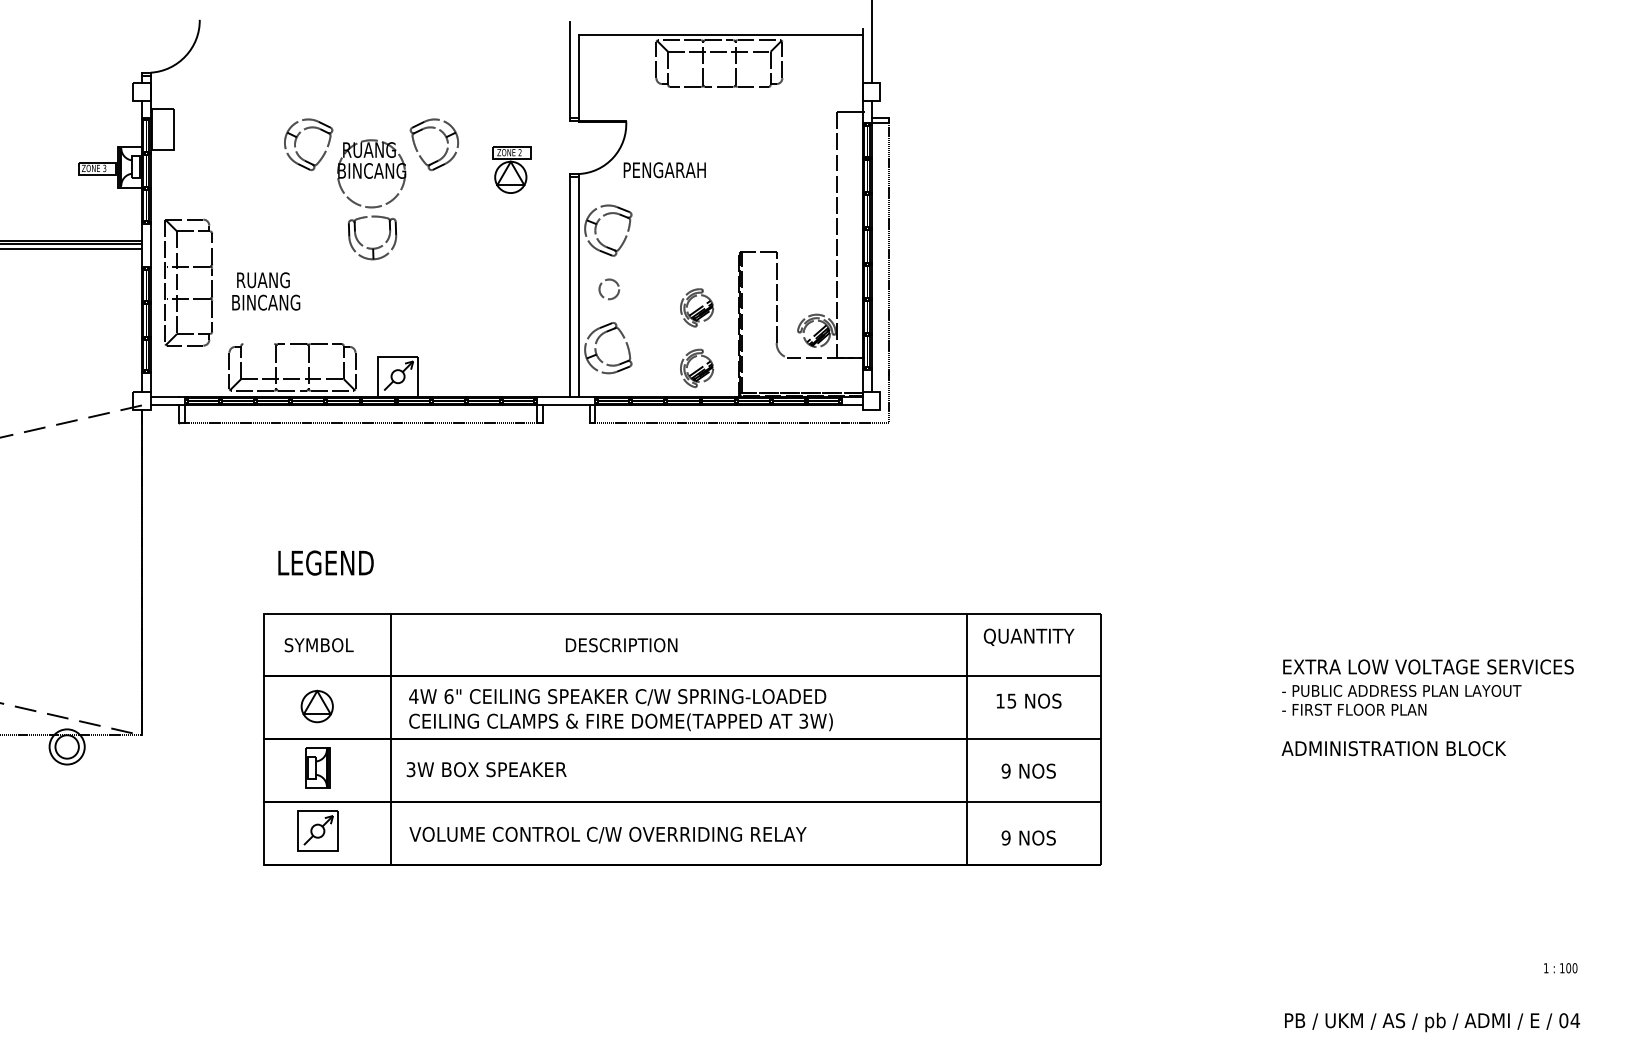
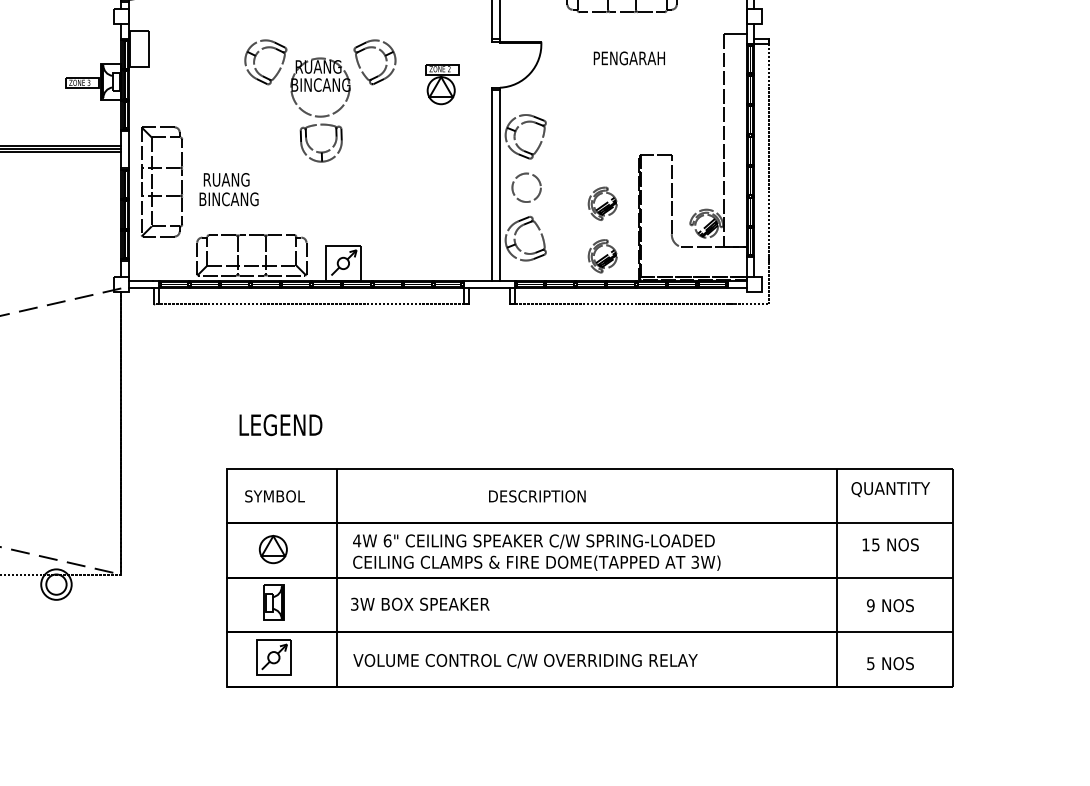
text: (664, 170) -> (629, 58), moved
circle: (608, 288) -> (525, 187), size x1.67
line: (258, 343) -> (222, 234), added
text: (1005, 837) -> (870, 663), 9 -> 5

